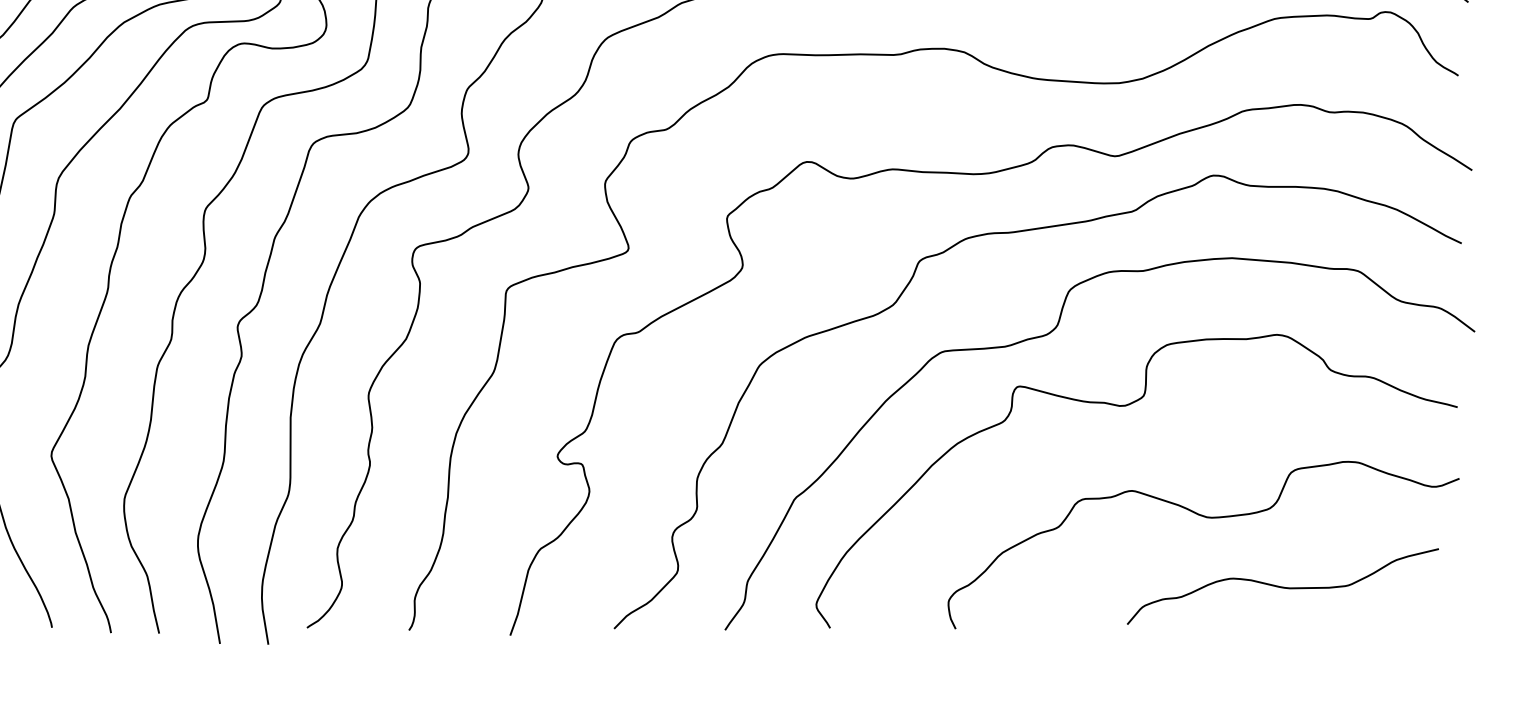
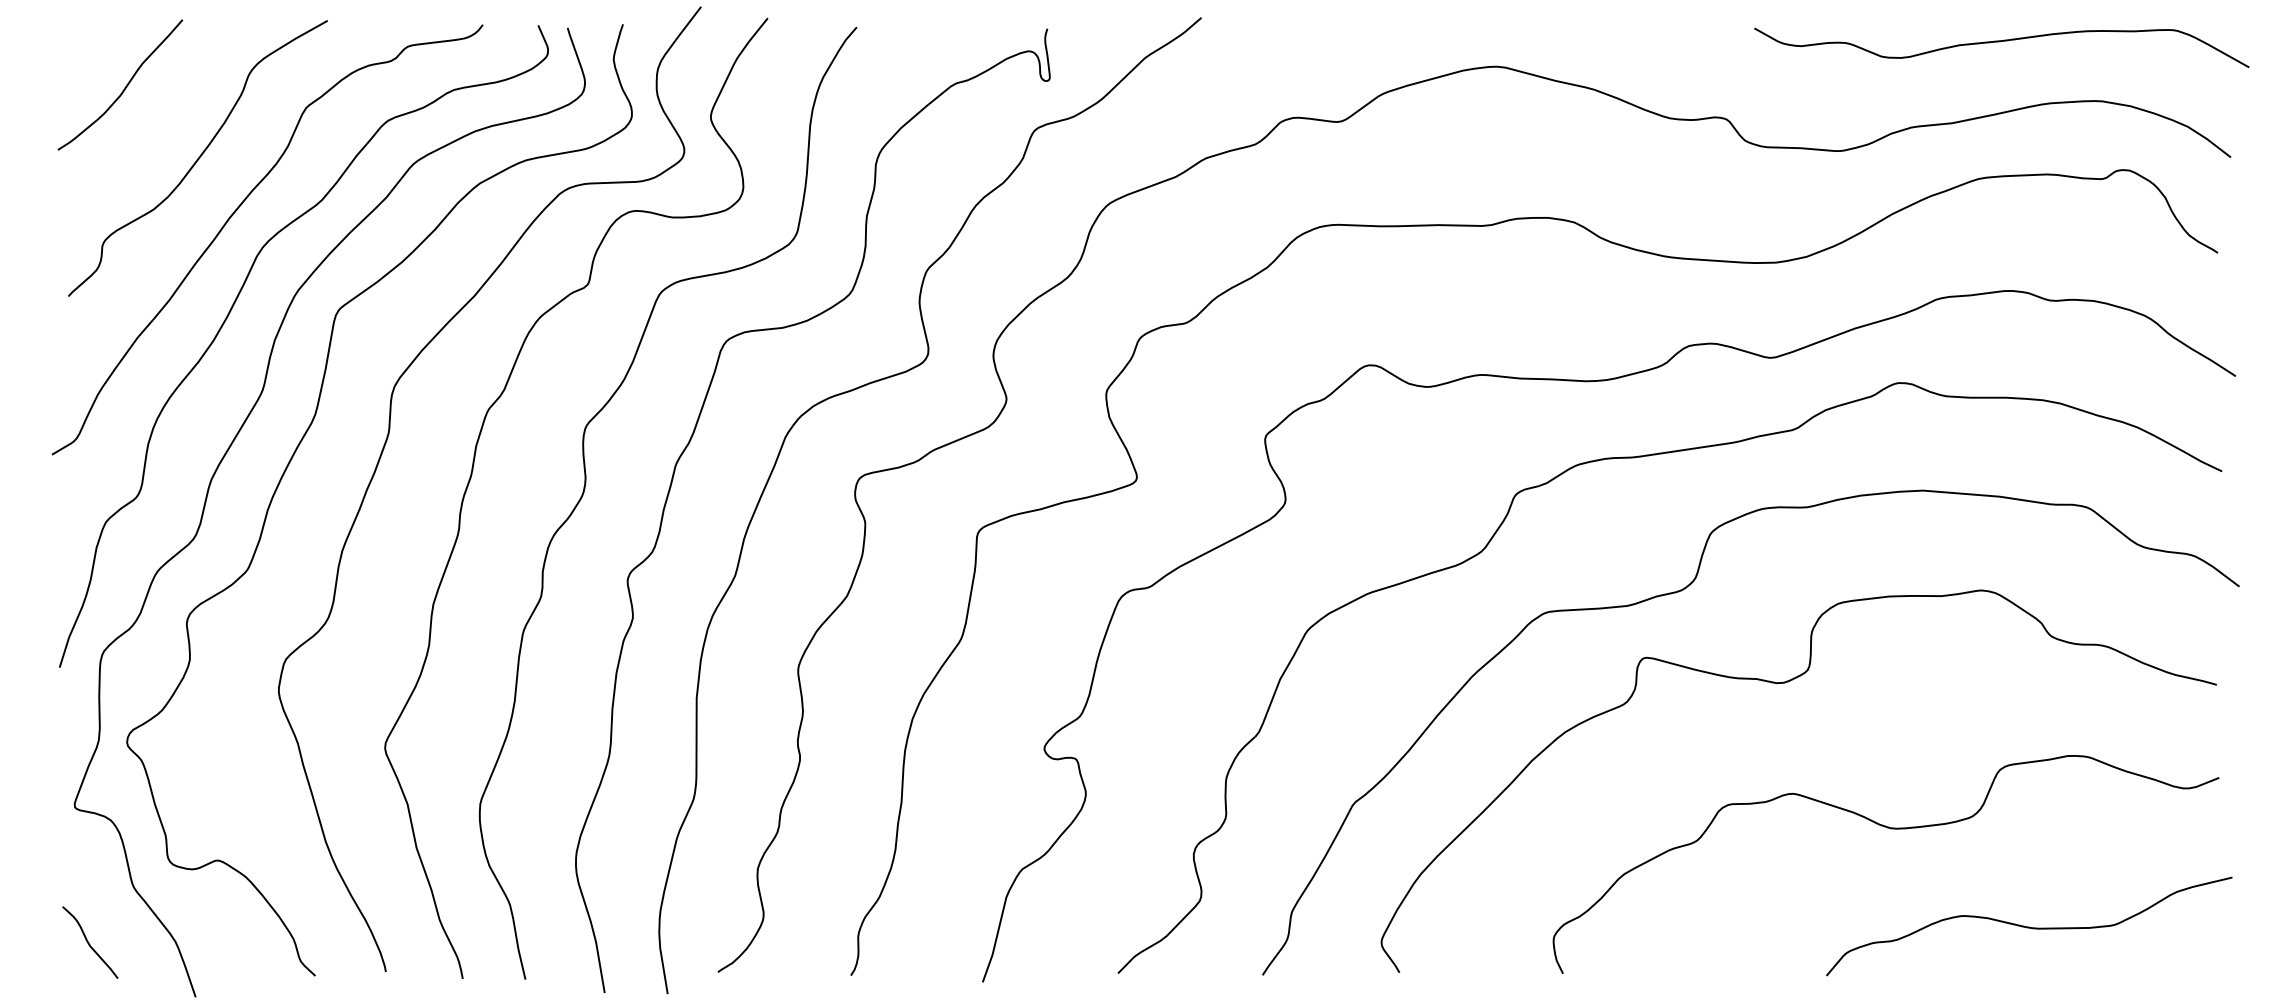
curve: (1283, 586) -> (2029, 926), moved

